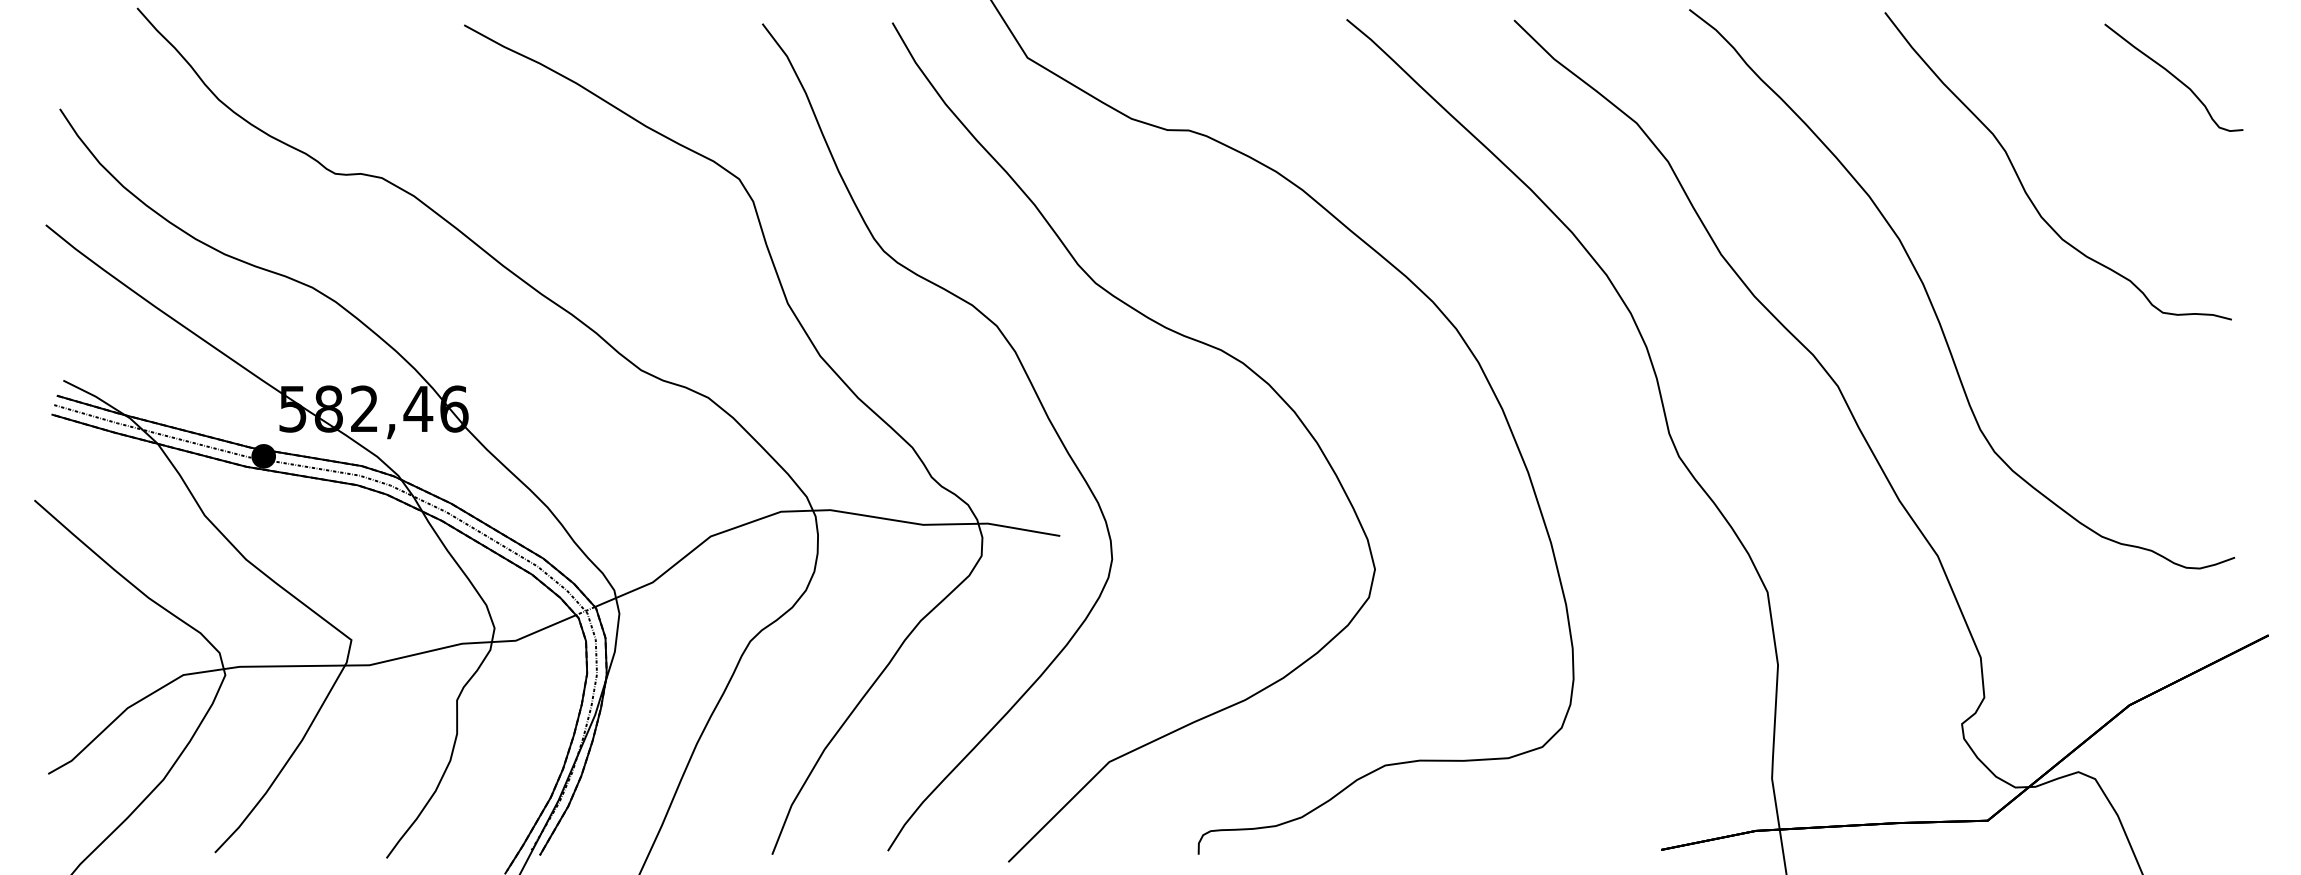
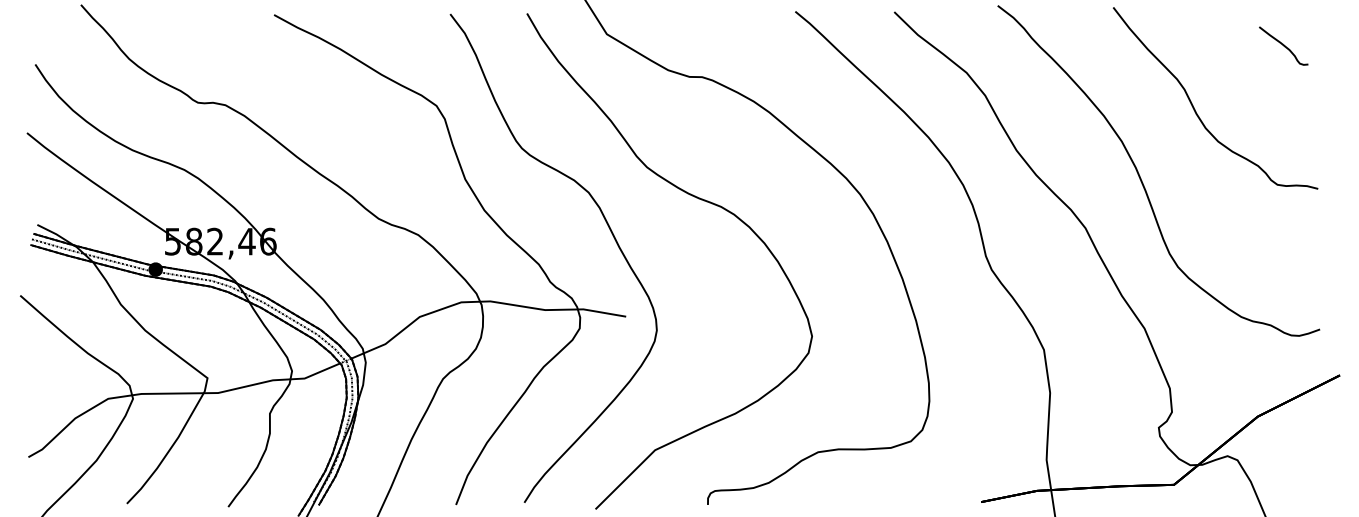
part: (2173, 76) -> (1283, 45), size x0.6

